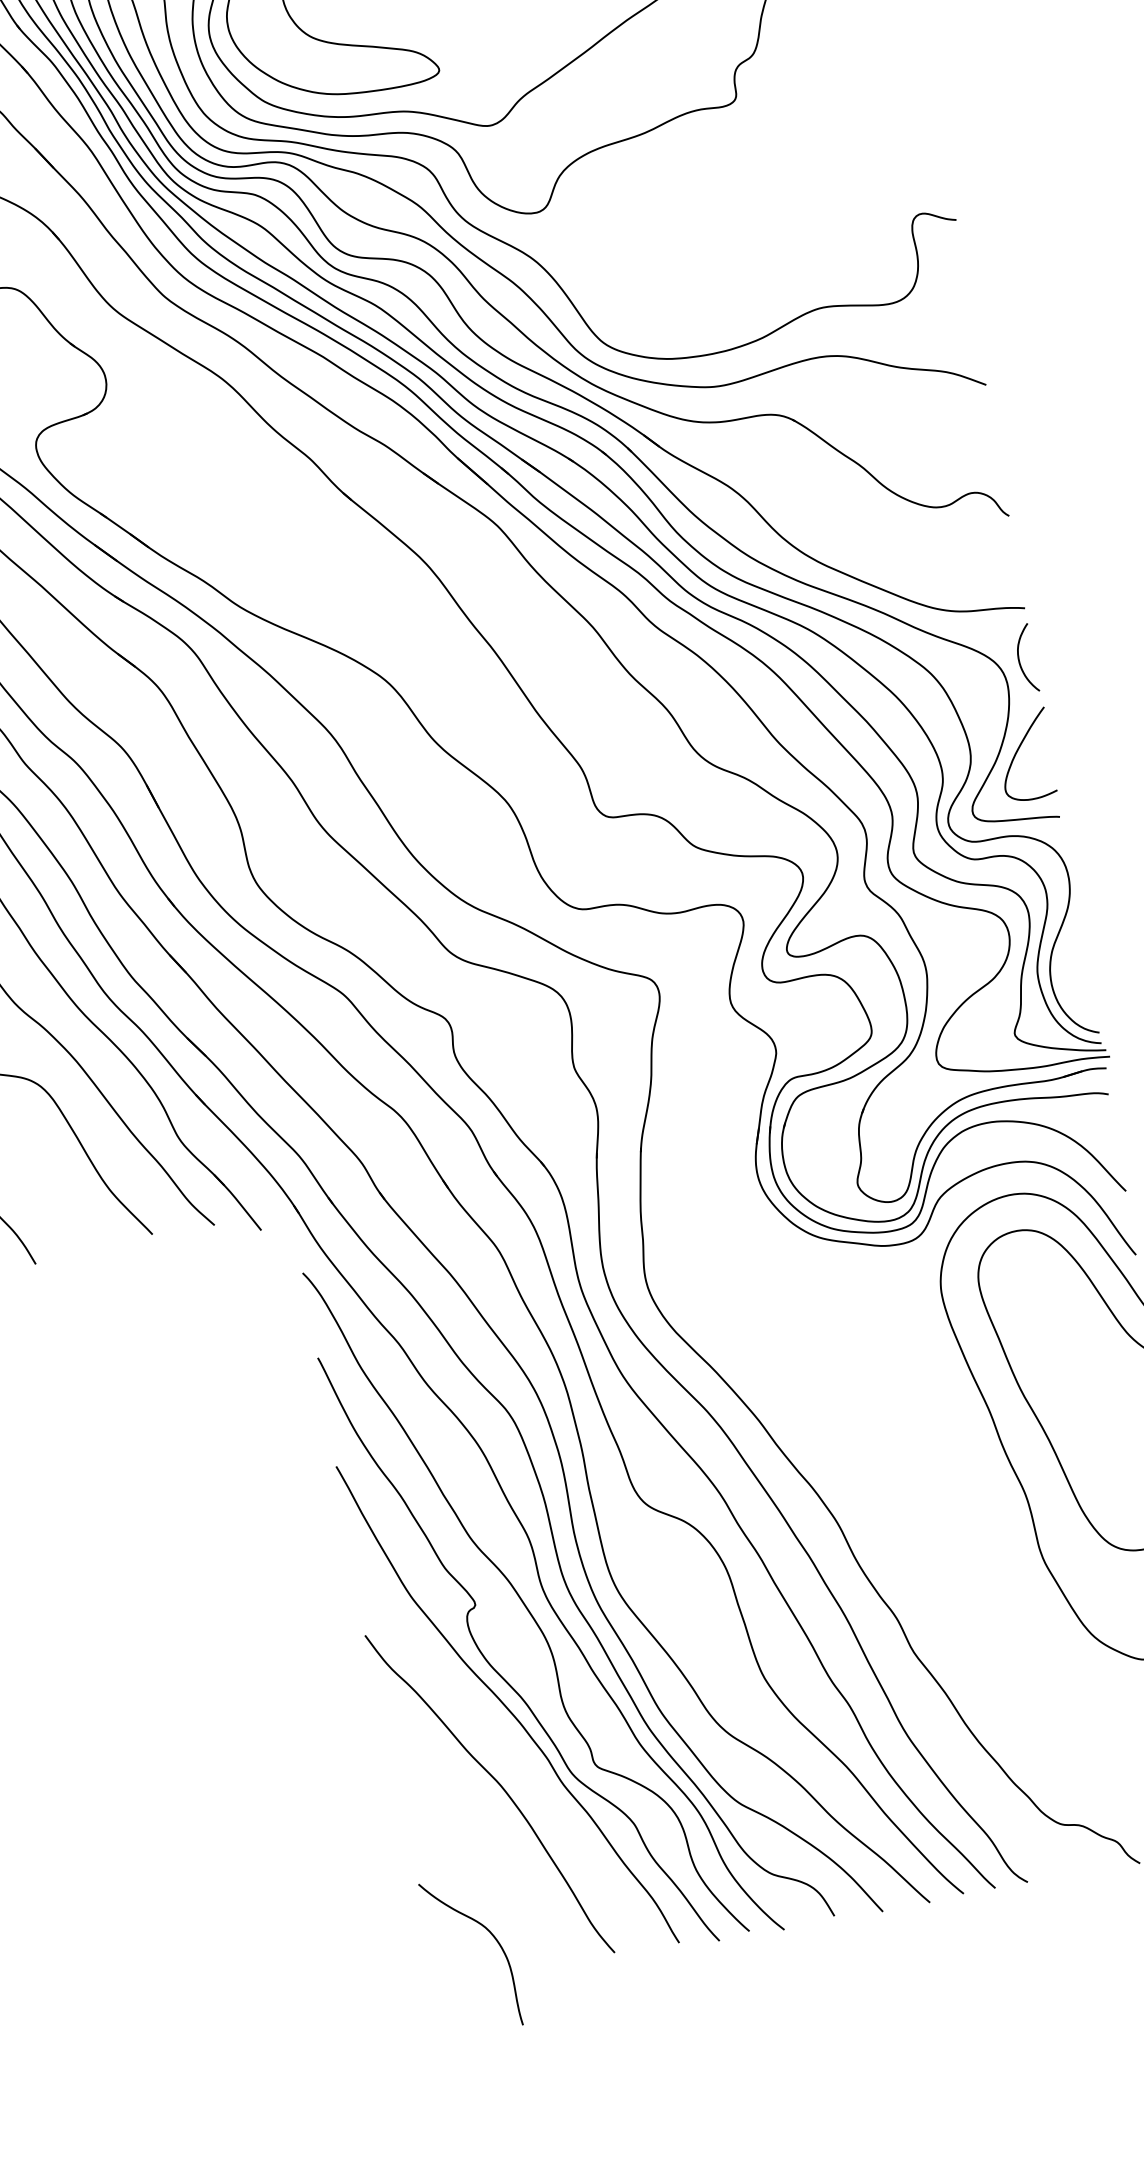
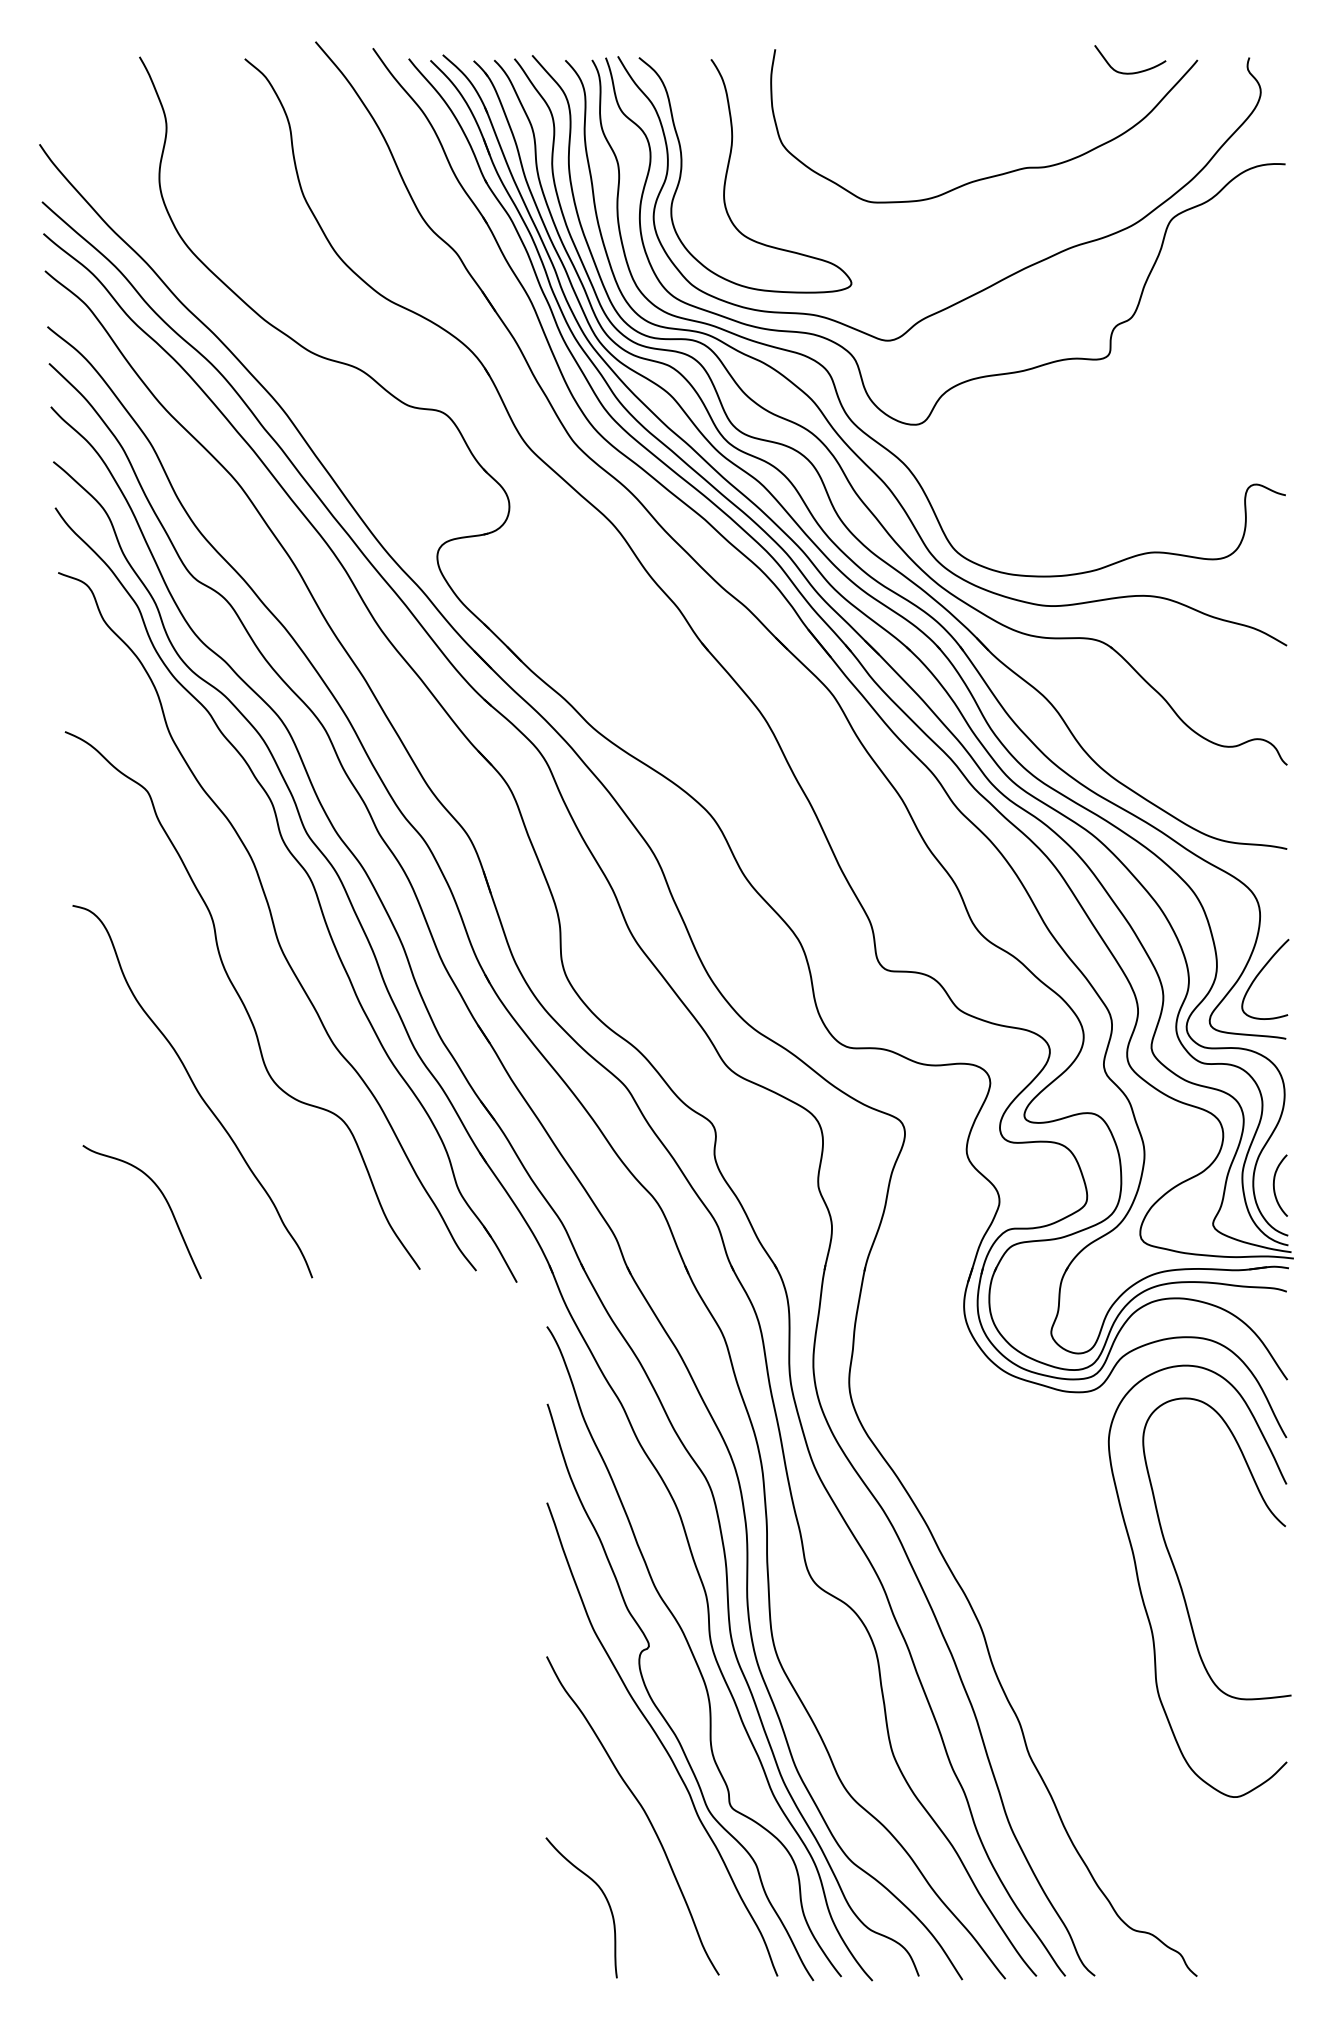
curve: (1019, 659) -> (1274, 1185), moved
curve: (492, 1936) -> (603, 1895), moved

